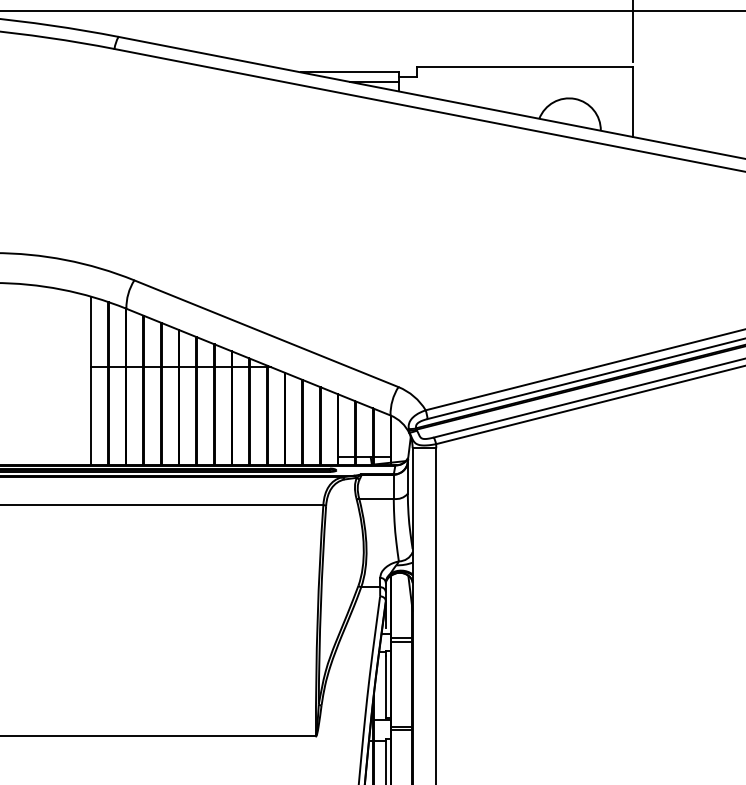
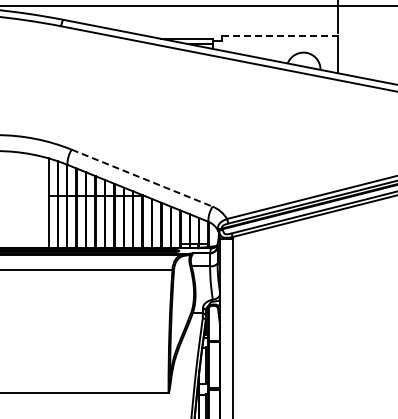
line: (523, 66) -> (279, 35), solid -> dashed
line: (267, 334) -> (142, 178), solid -> dashed

